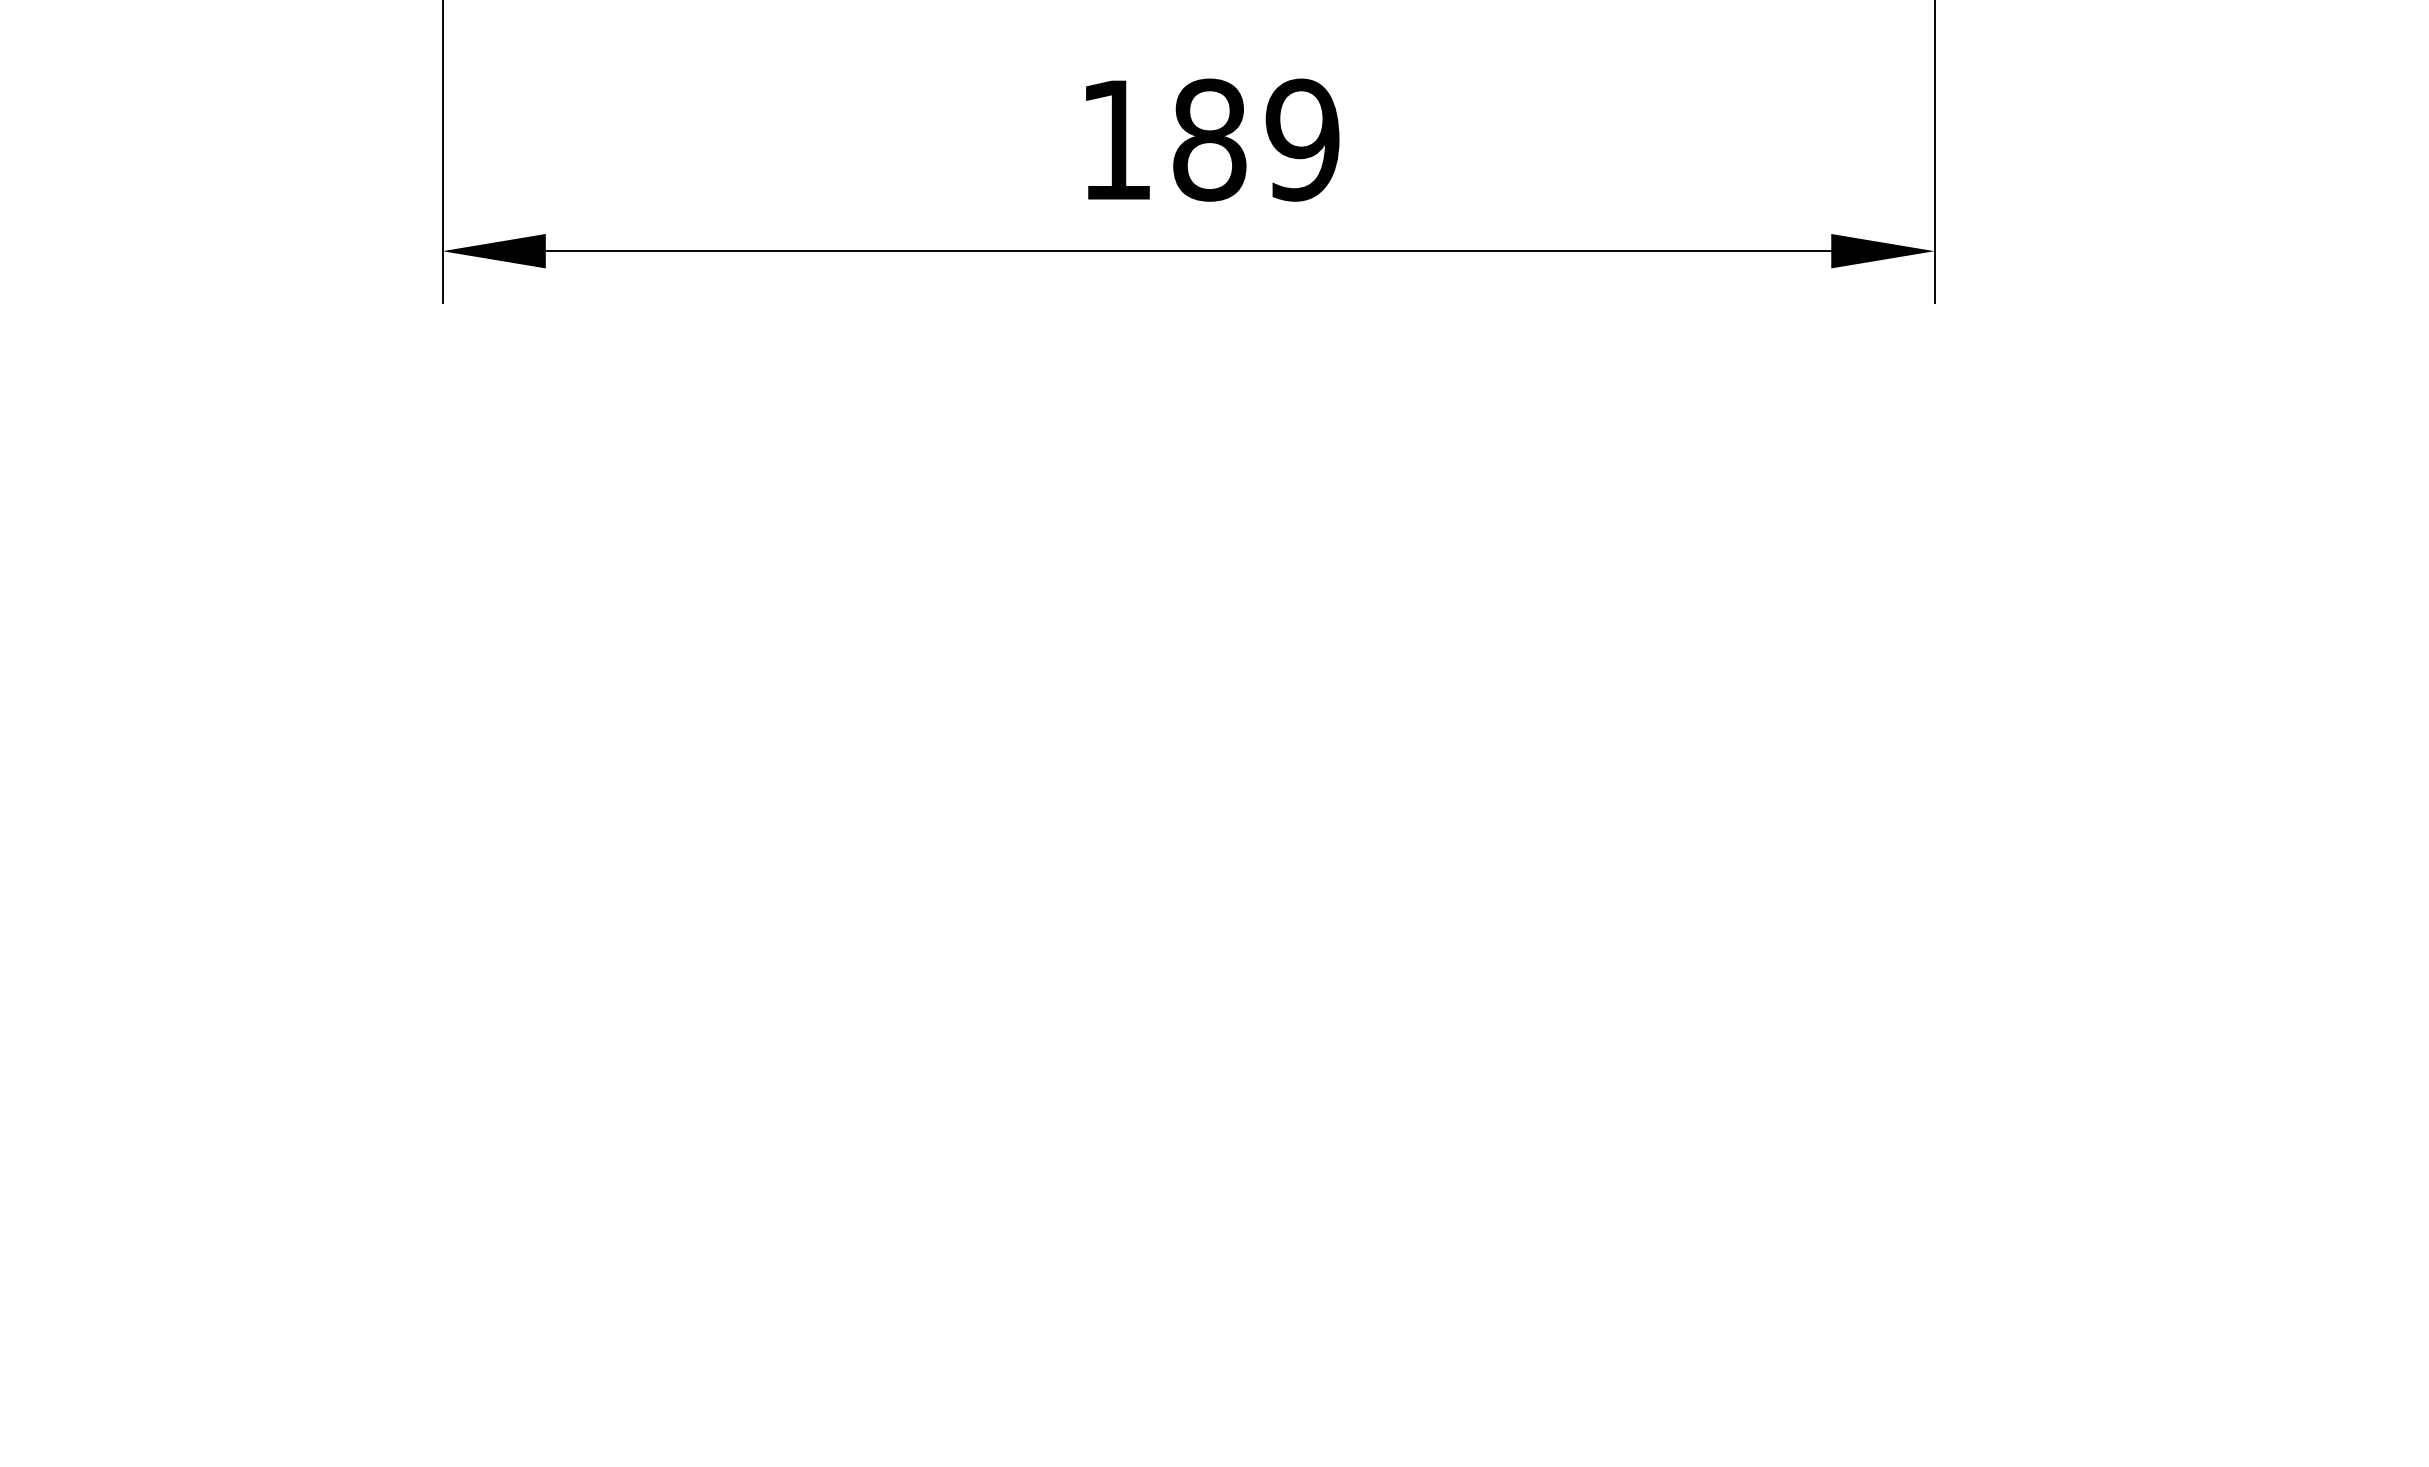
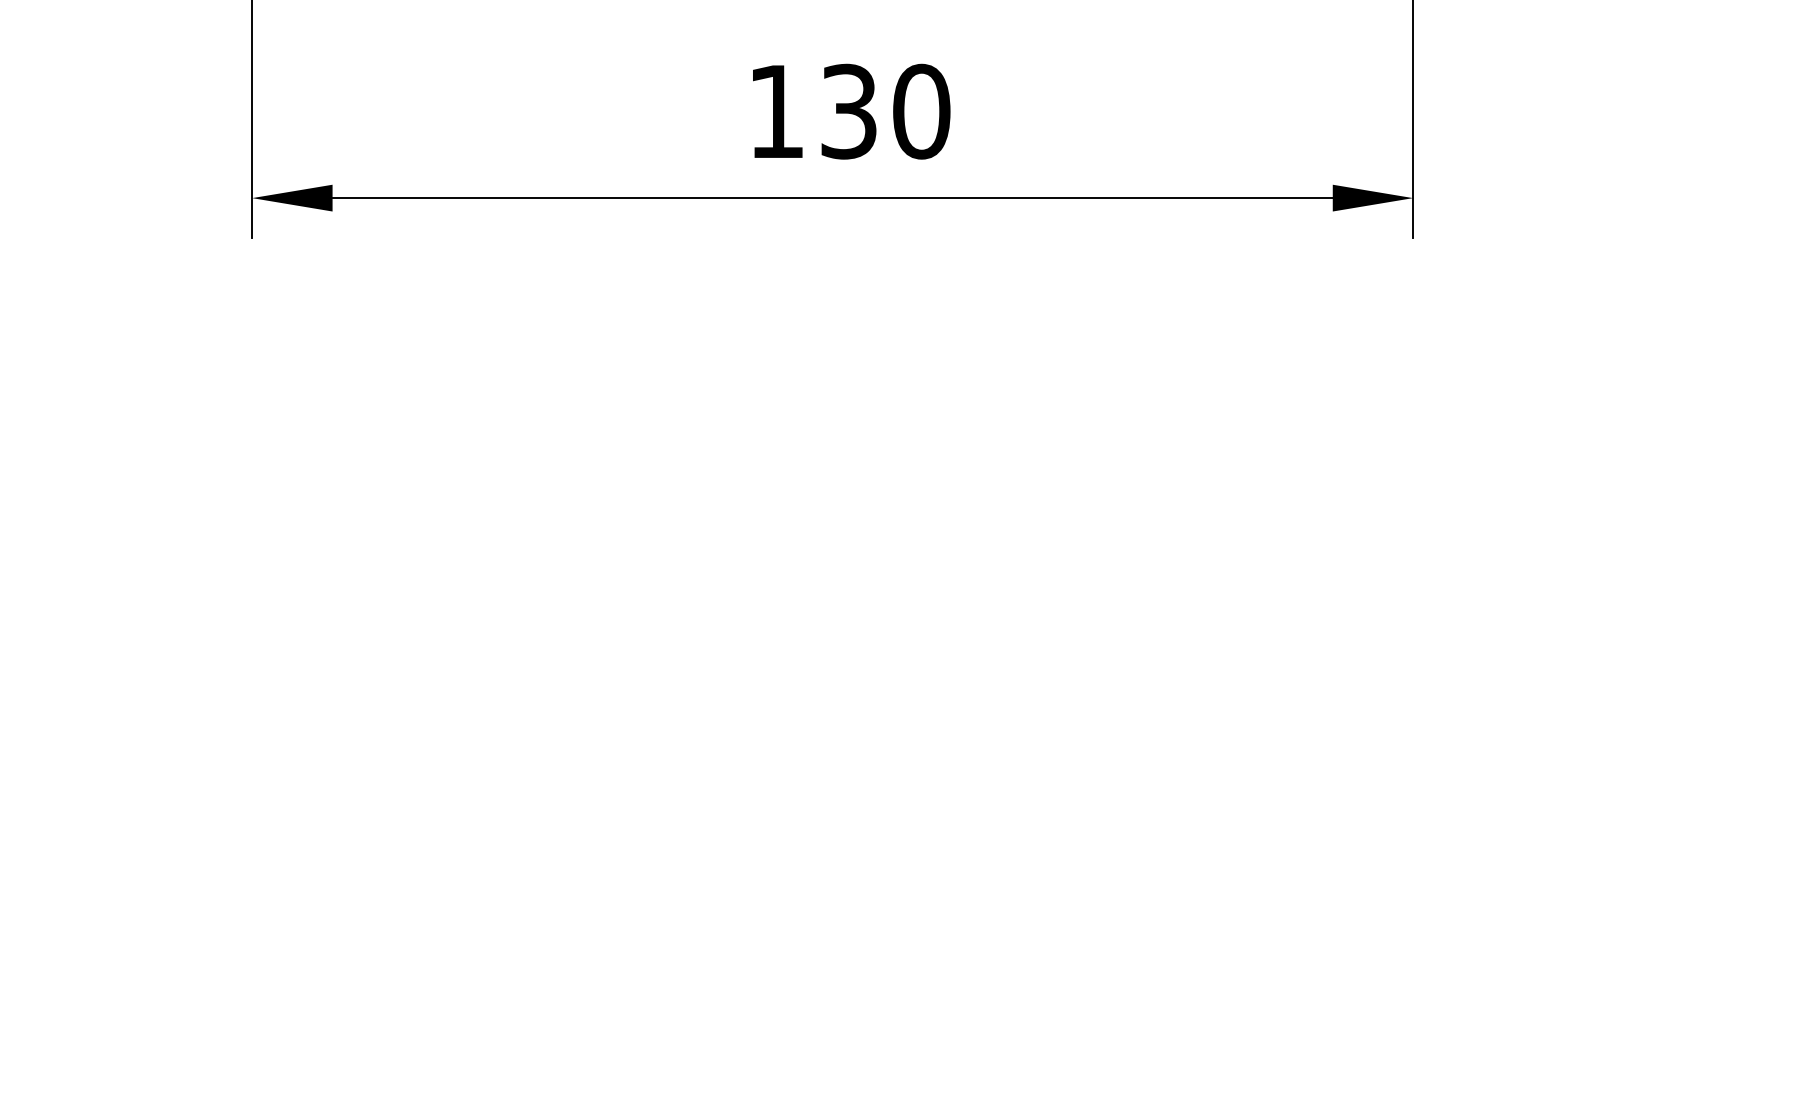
text: (1256, 139) -> (885, 111), 189 -> 130

